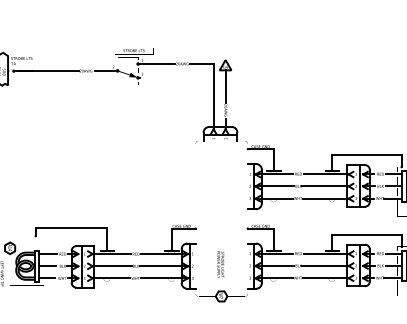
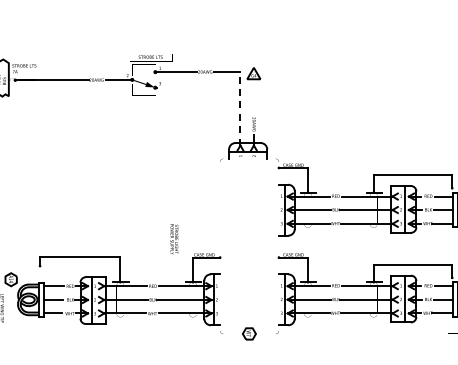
line: (225, 86) -> (253, 97), removed
line: (213, 96) -> (240, 108), solid -> dashed
text: (220, 264) -> (174, 239), moved

